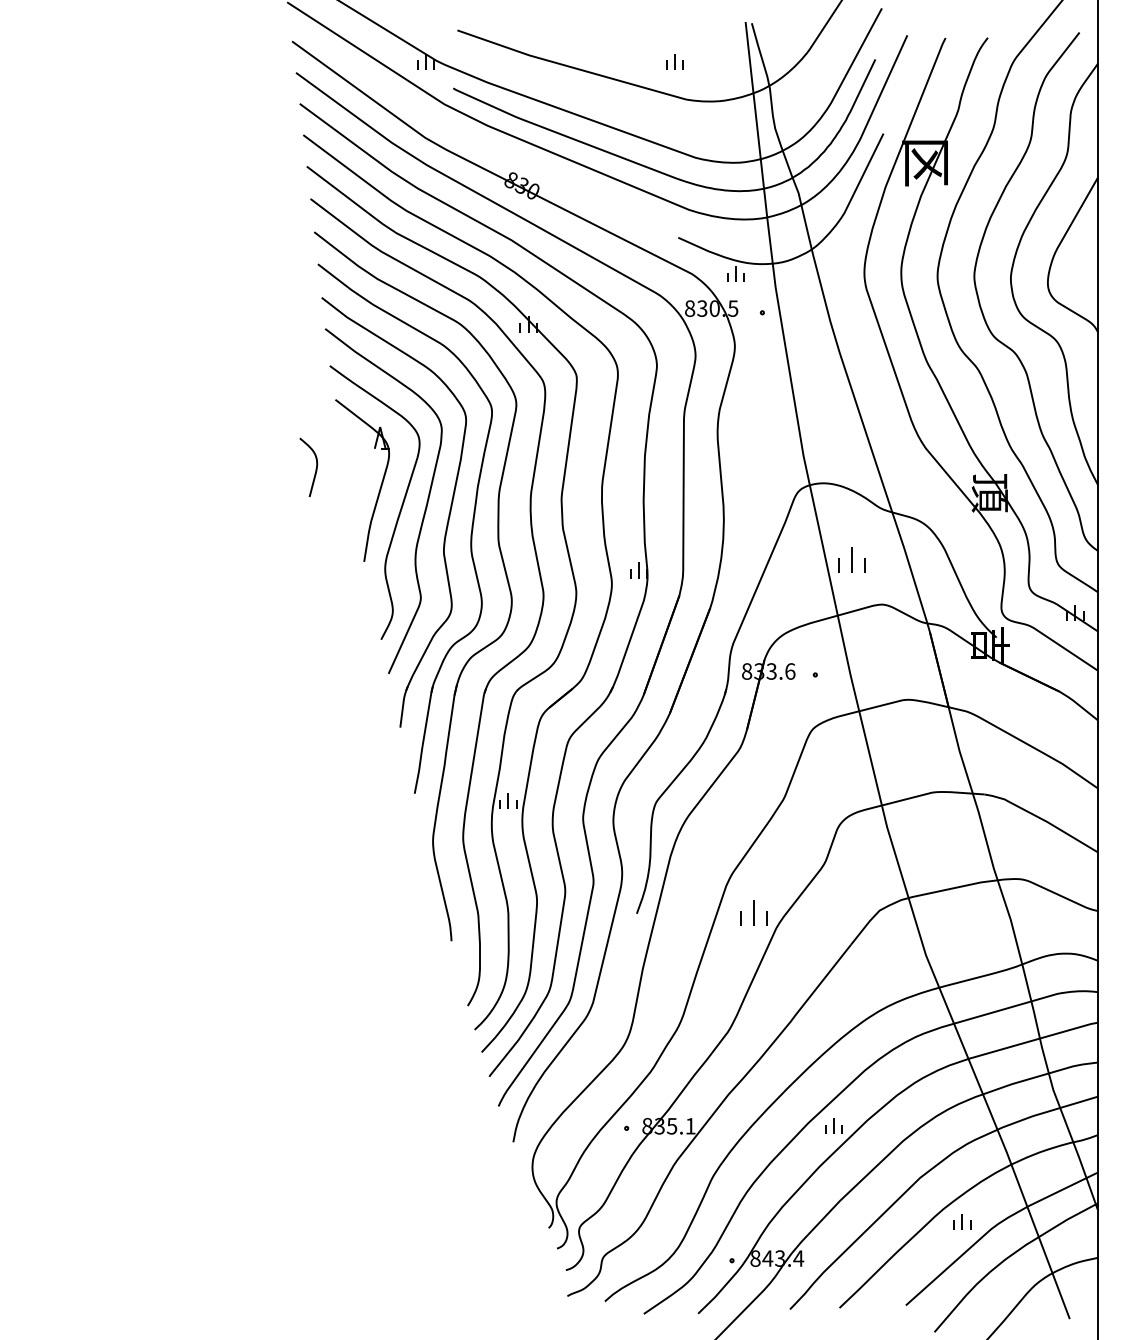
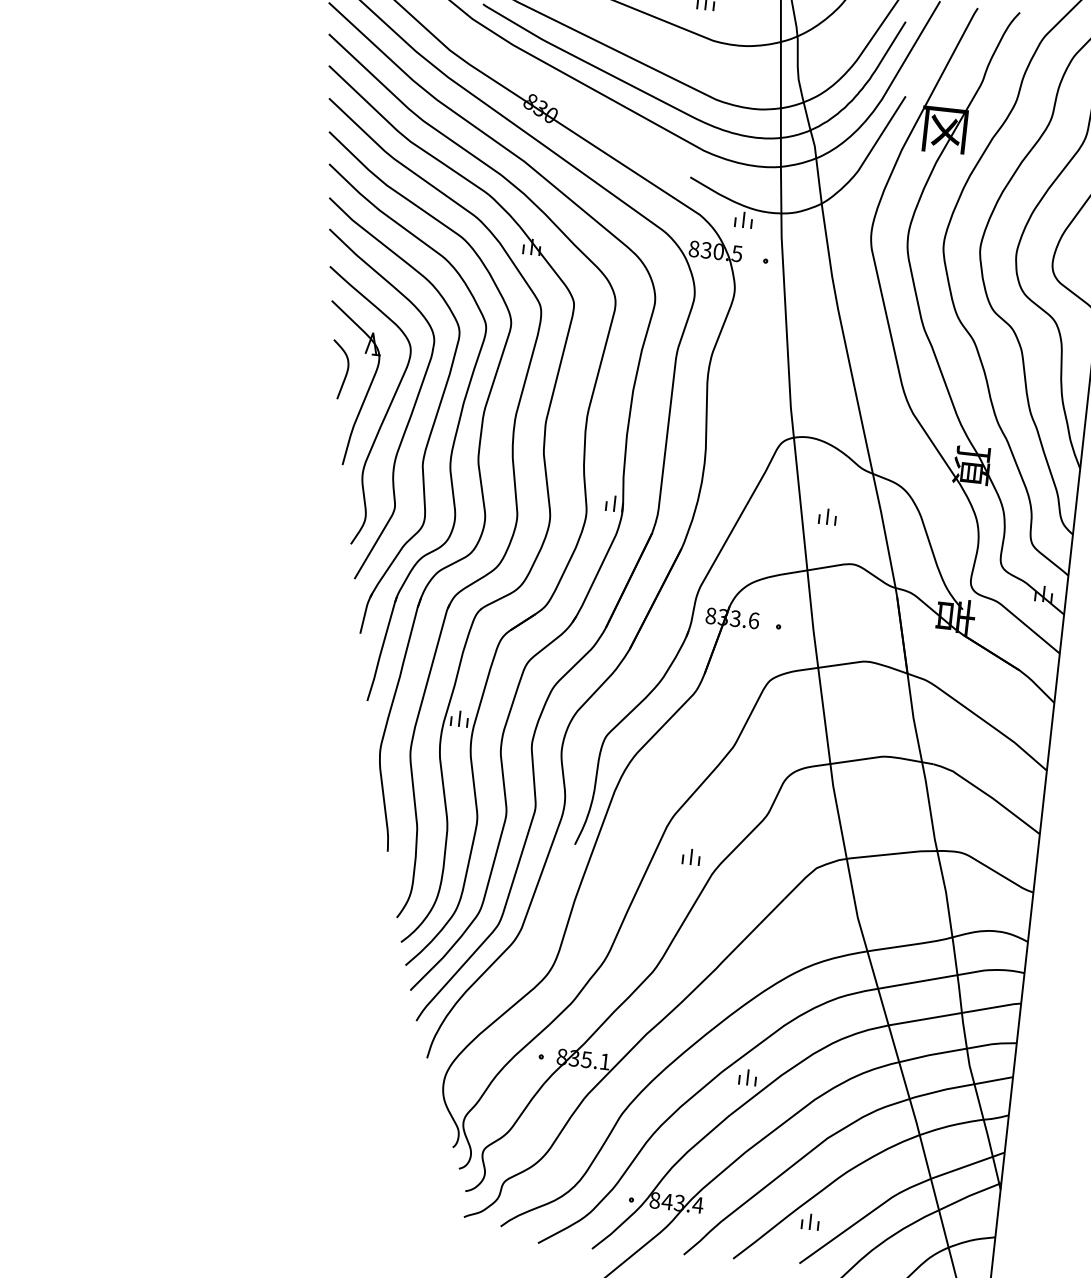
curve: (315, 468) -> (346, 371), moved
part: (851, 559) -> (827, 516), size x0.62
part: (753, 912) -> (691, 856), size x0.62
part: (962, 1221) -> (810, 1221), moved

